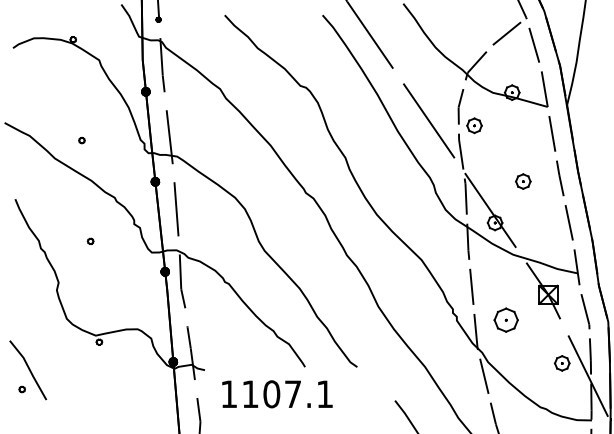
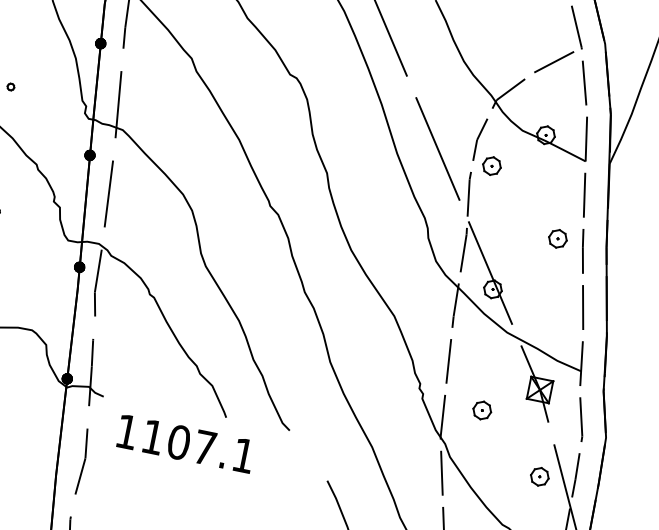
part: (523, 181) -> (558, 238), moved
part: (505, 320) -> (481, 410), size x0.62

